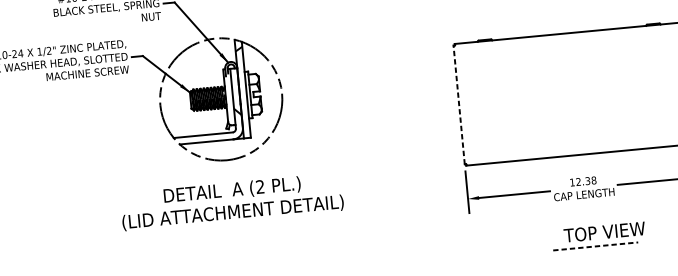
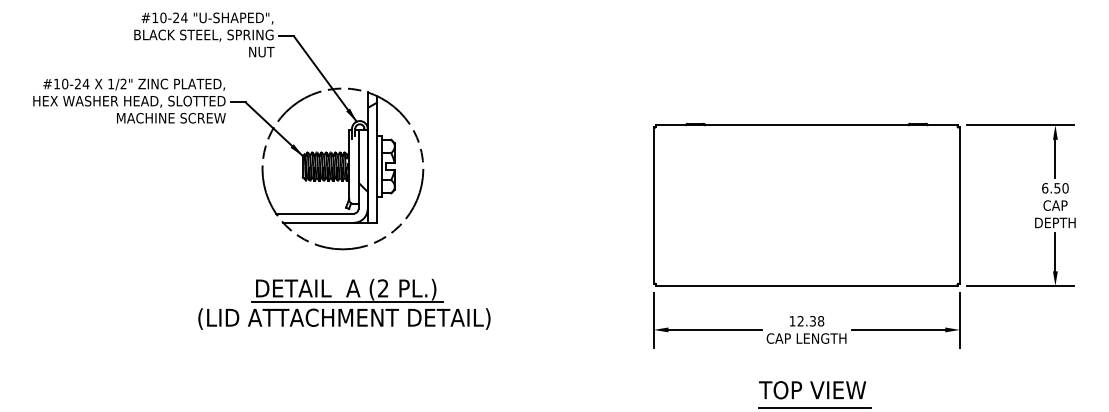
line: (458, 104) -> (653, 205), dashed -> solid
line: (234, 199) -> (347, 301), added
text: (604, 232) -> (812, 390), moved
line: (595, 246) -> (815, 407), dashed -> solid

